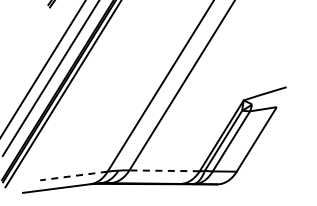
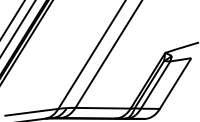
line: (164, 170) -> (103, 107), dashed -> solid
line: (73, 176) -> (31, 112), dashed -> solid

